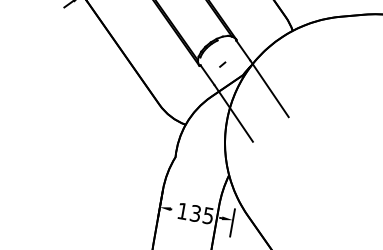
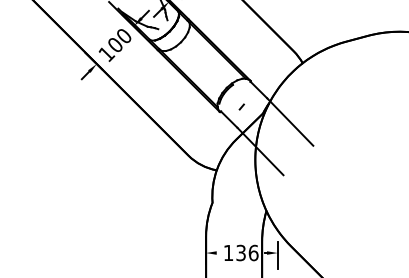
text: (208, 215) -> (253, 252), 135 -> 136

